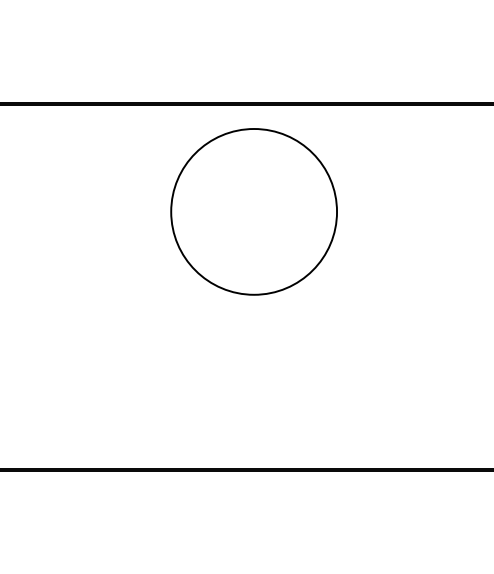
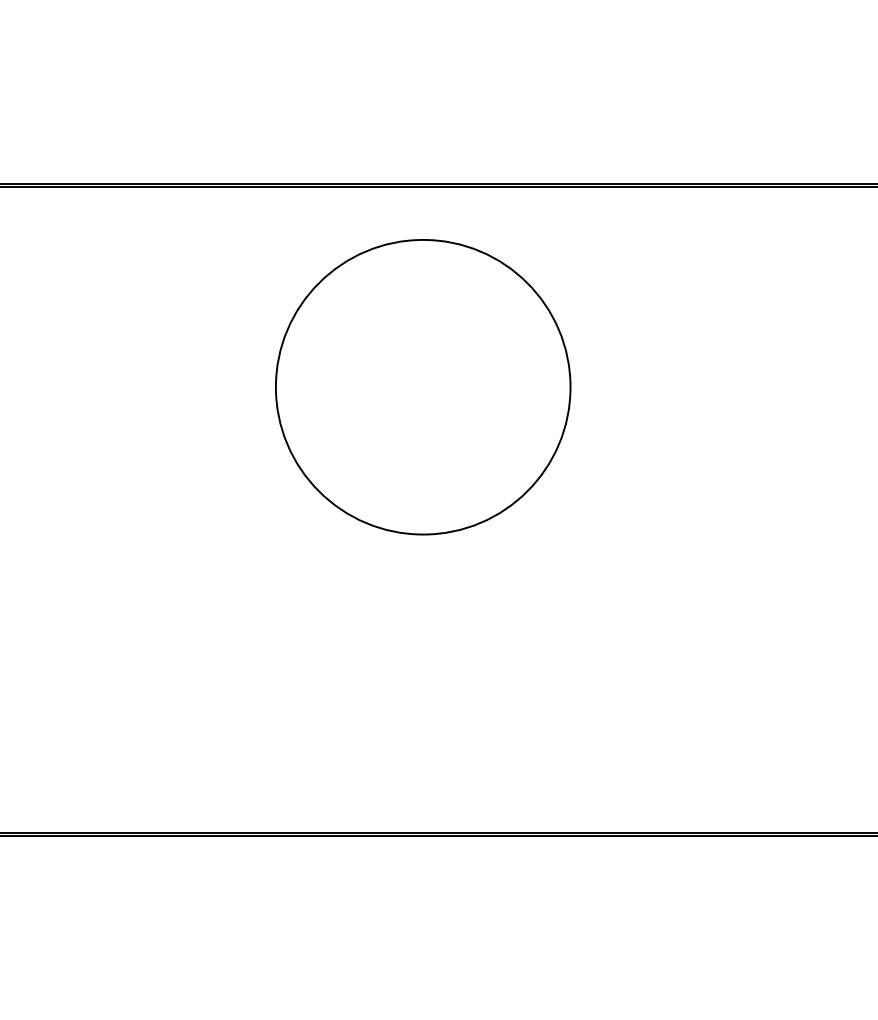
circle: (253, 211) -> (422, 386), moved

